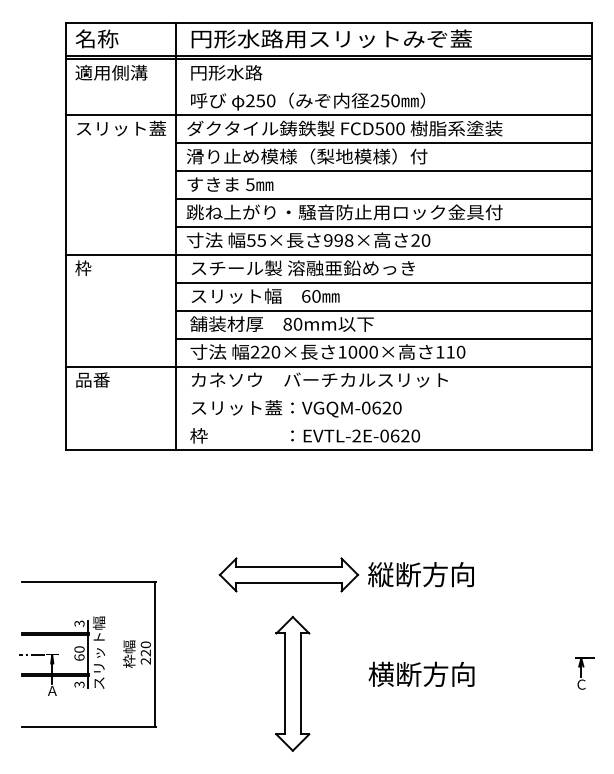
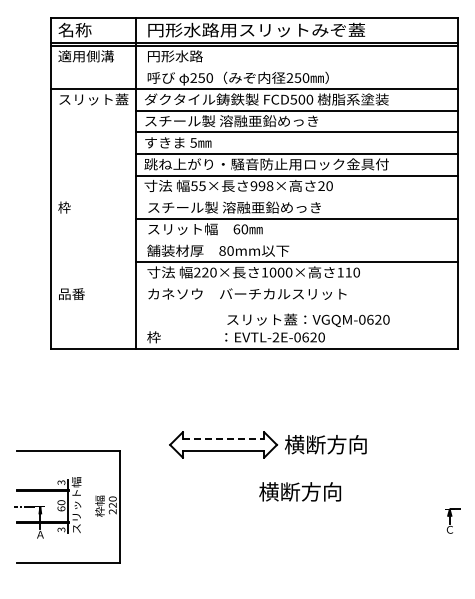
text: (307, 156) -> (237, 121), 滑り止め模様（梨地模様）付 -> スチール製 溶融亜鉛めっき
line: (328, 255) -> (254, 197), removed
line: (383, 310) -> (296, 240), removed
line: (328, 366) -> (254, 283), removed
text: (296, 407) -> (308, 319), moved
line: (288, 566) -> (223, 438), solid -> dashed
text: (380, 574) -> (294, 444), 縦断方向 -> 横断方向
text: (422, 673) -> (300, 491), moved
part: (292, 684) -> (226, 529), removed

